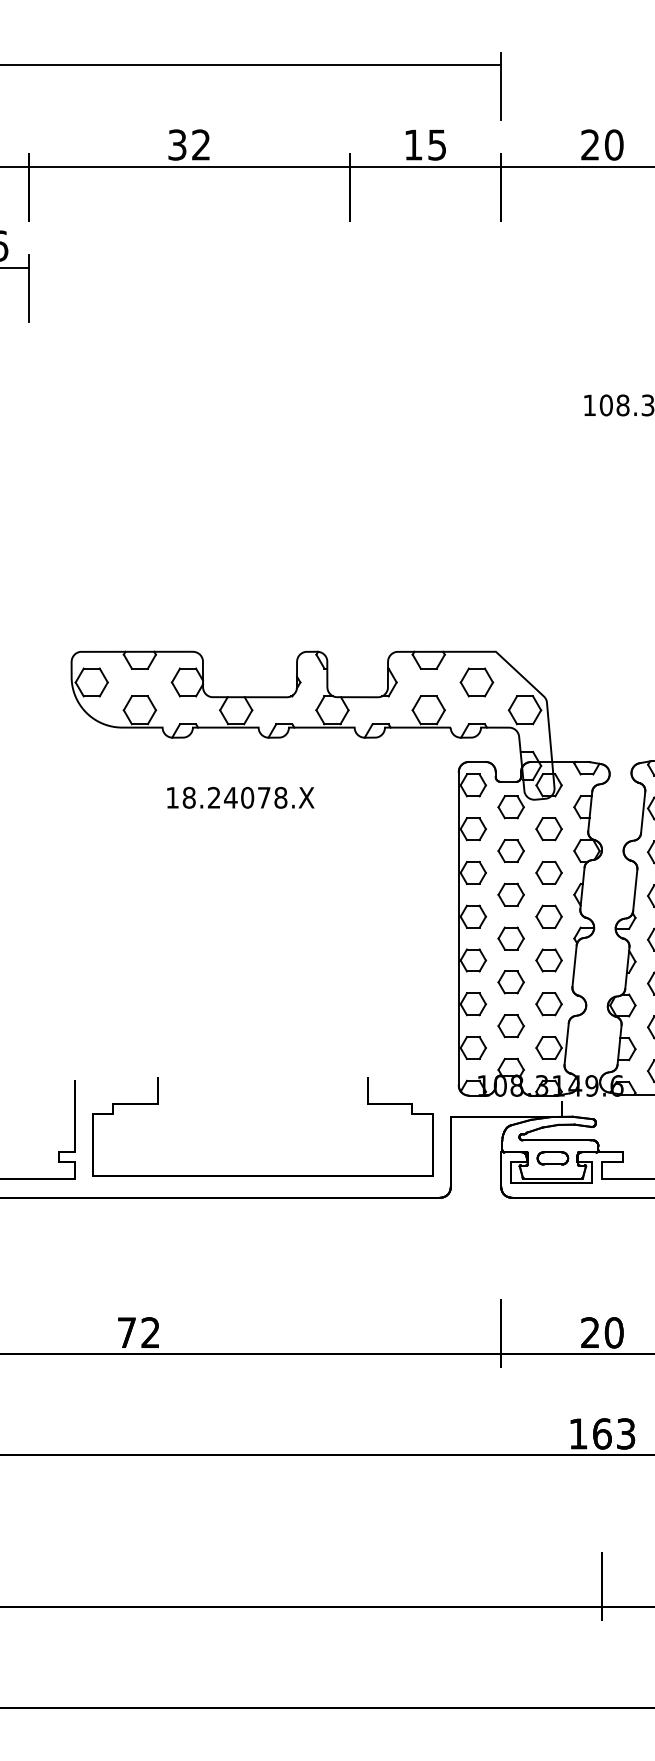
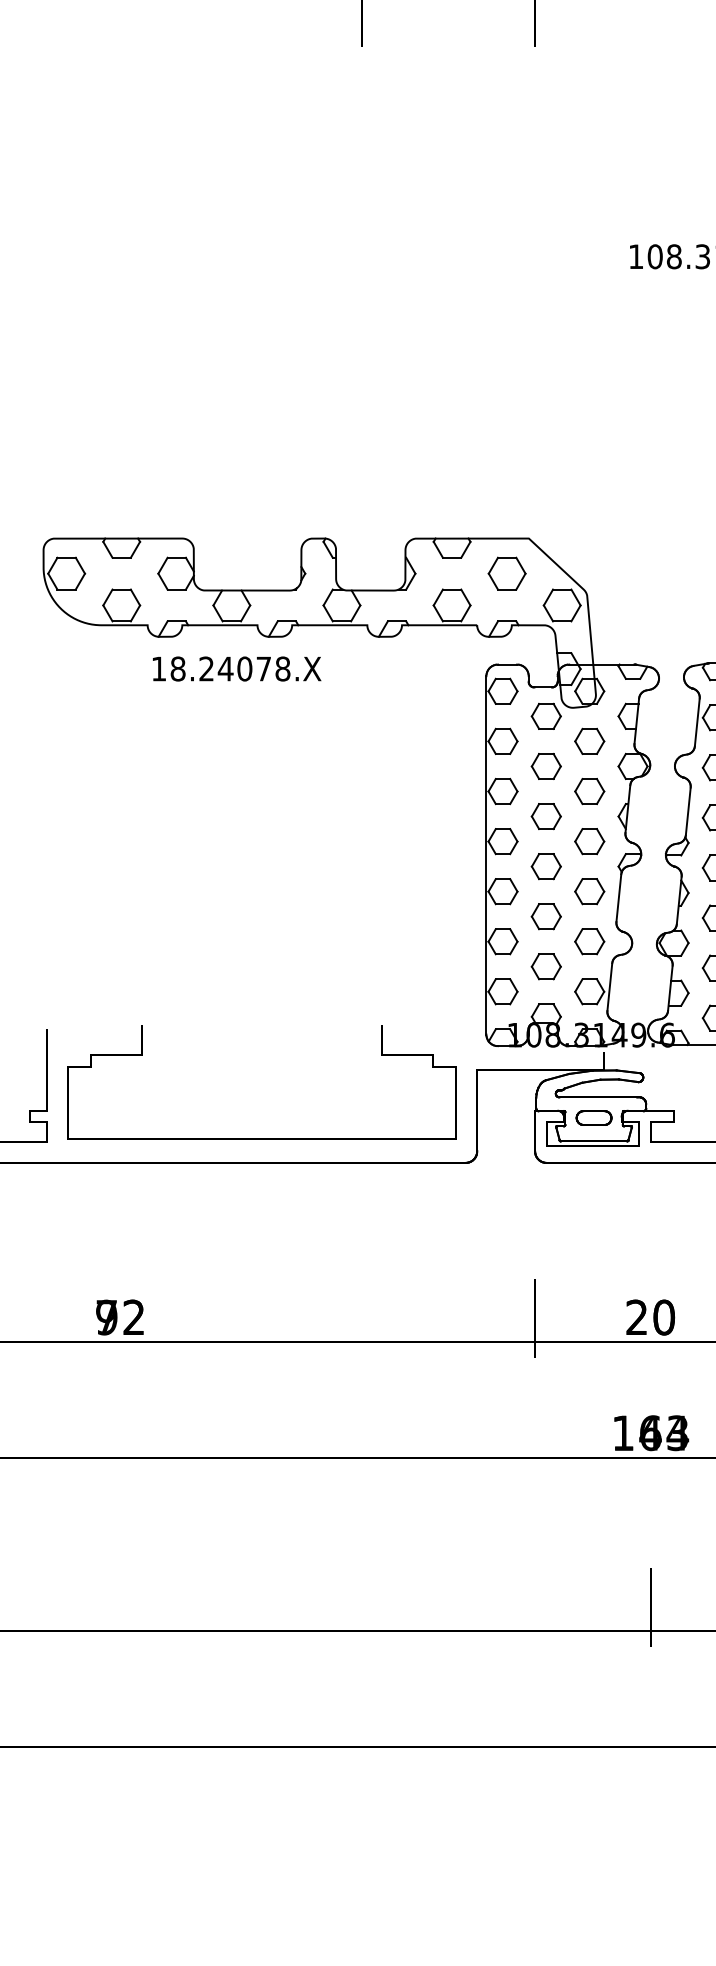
text: (240, 797) -> (236, 668), moved
text: (126, 1332) -> (106, 1317), 72 -> 92
text: (613, 1433) -> (663, 1432), 163 -> 144

